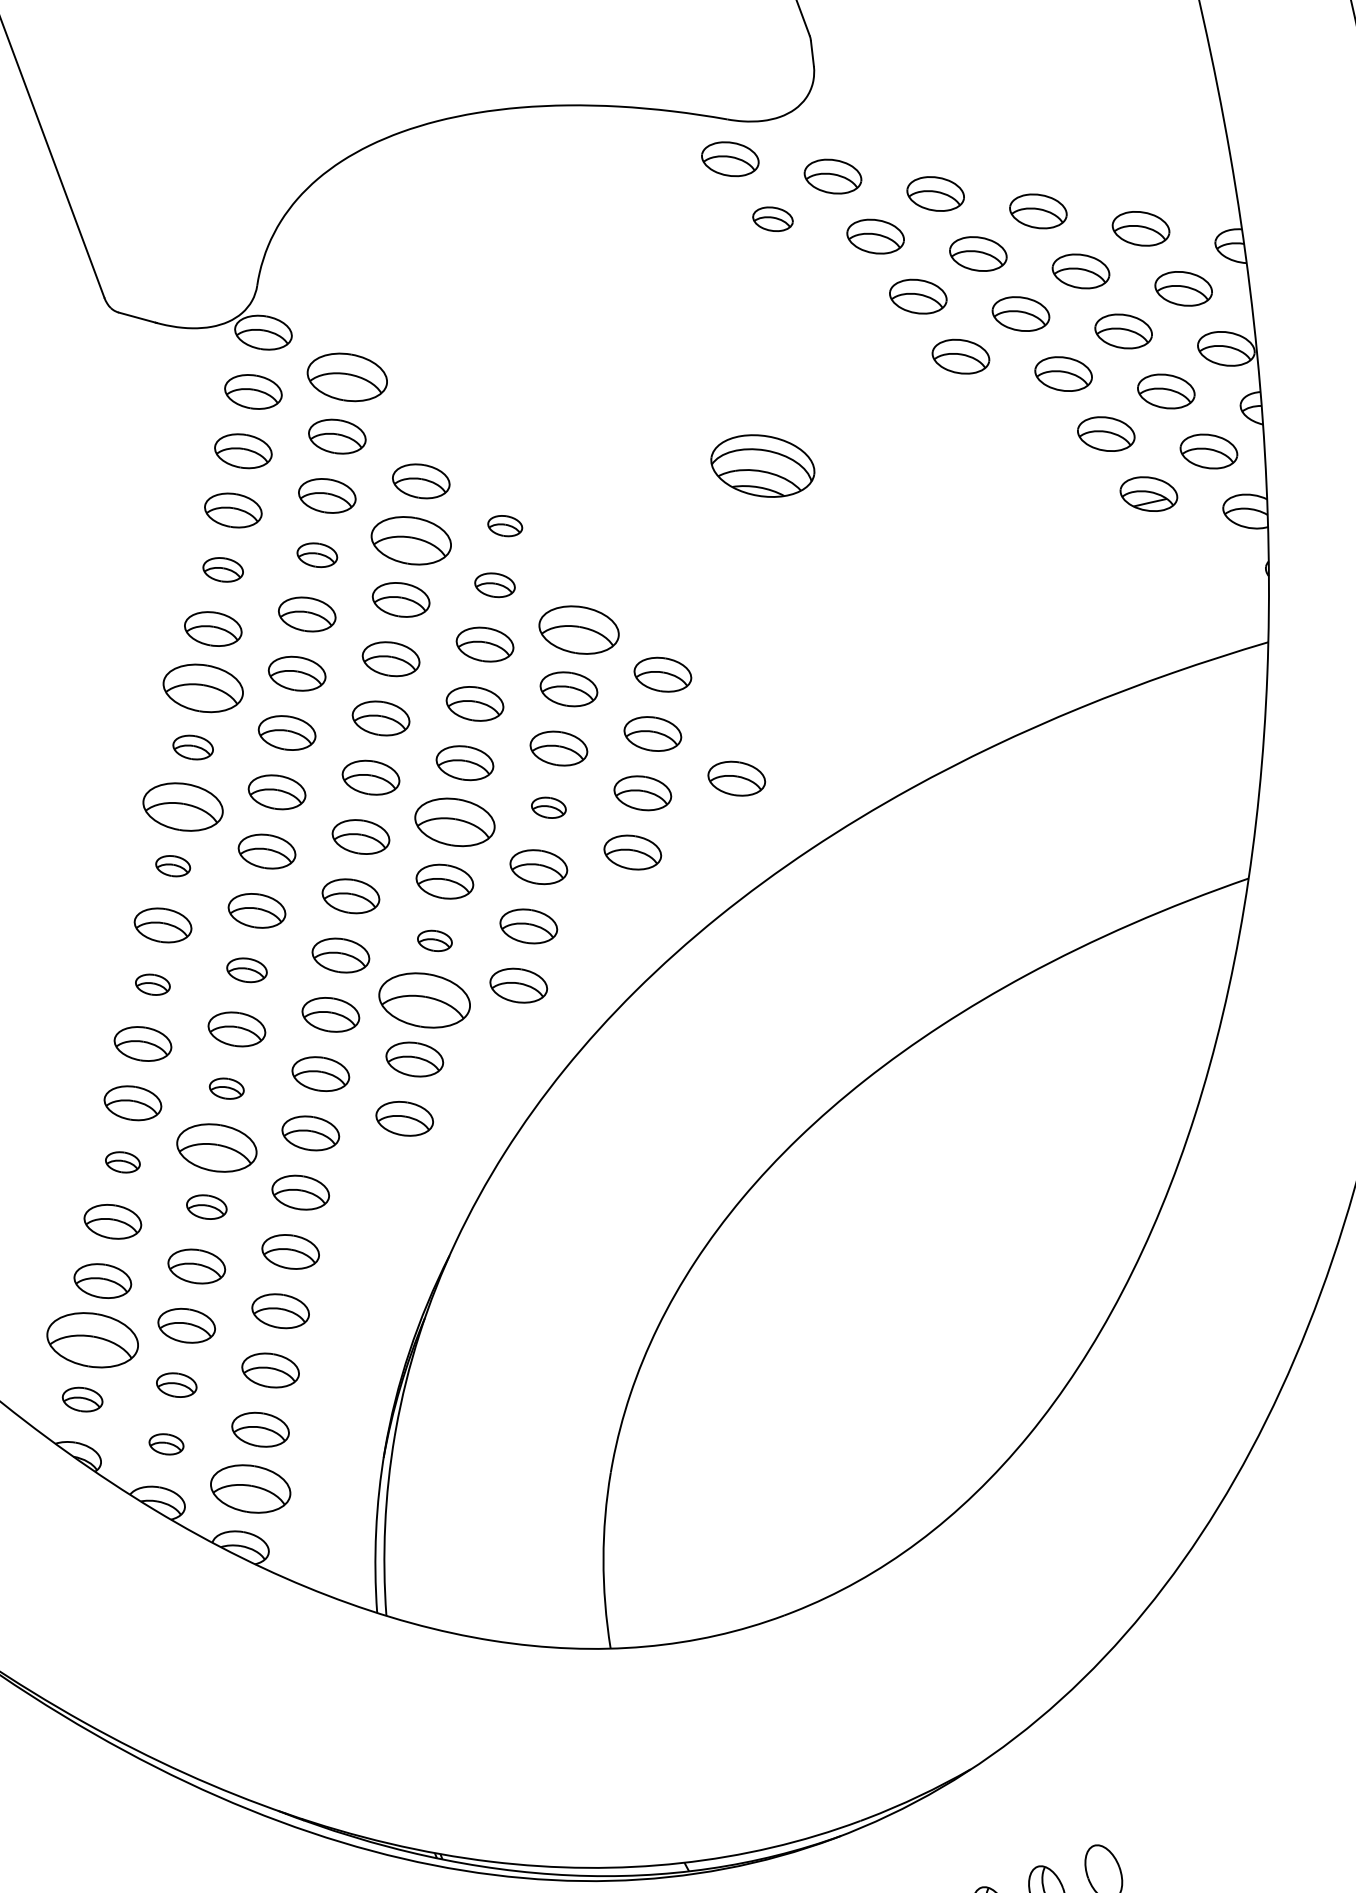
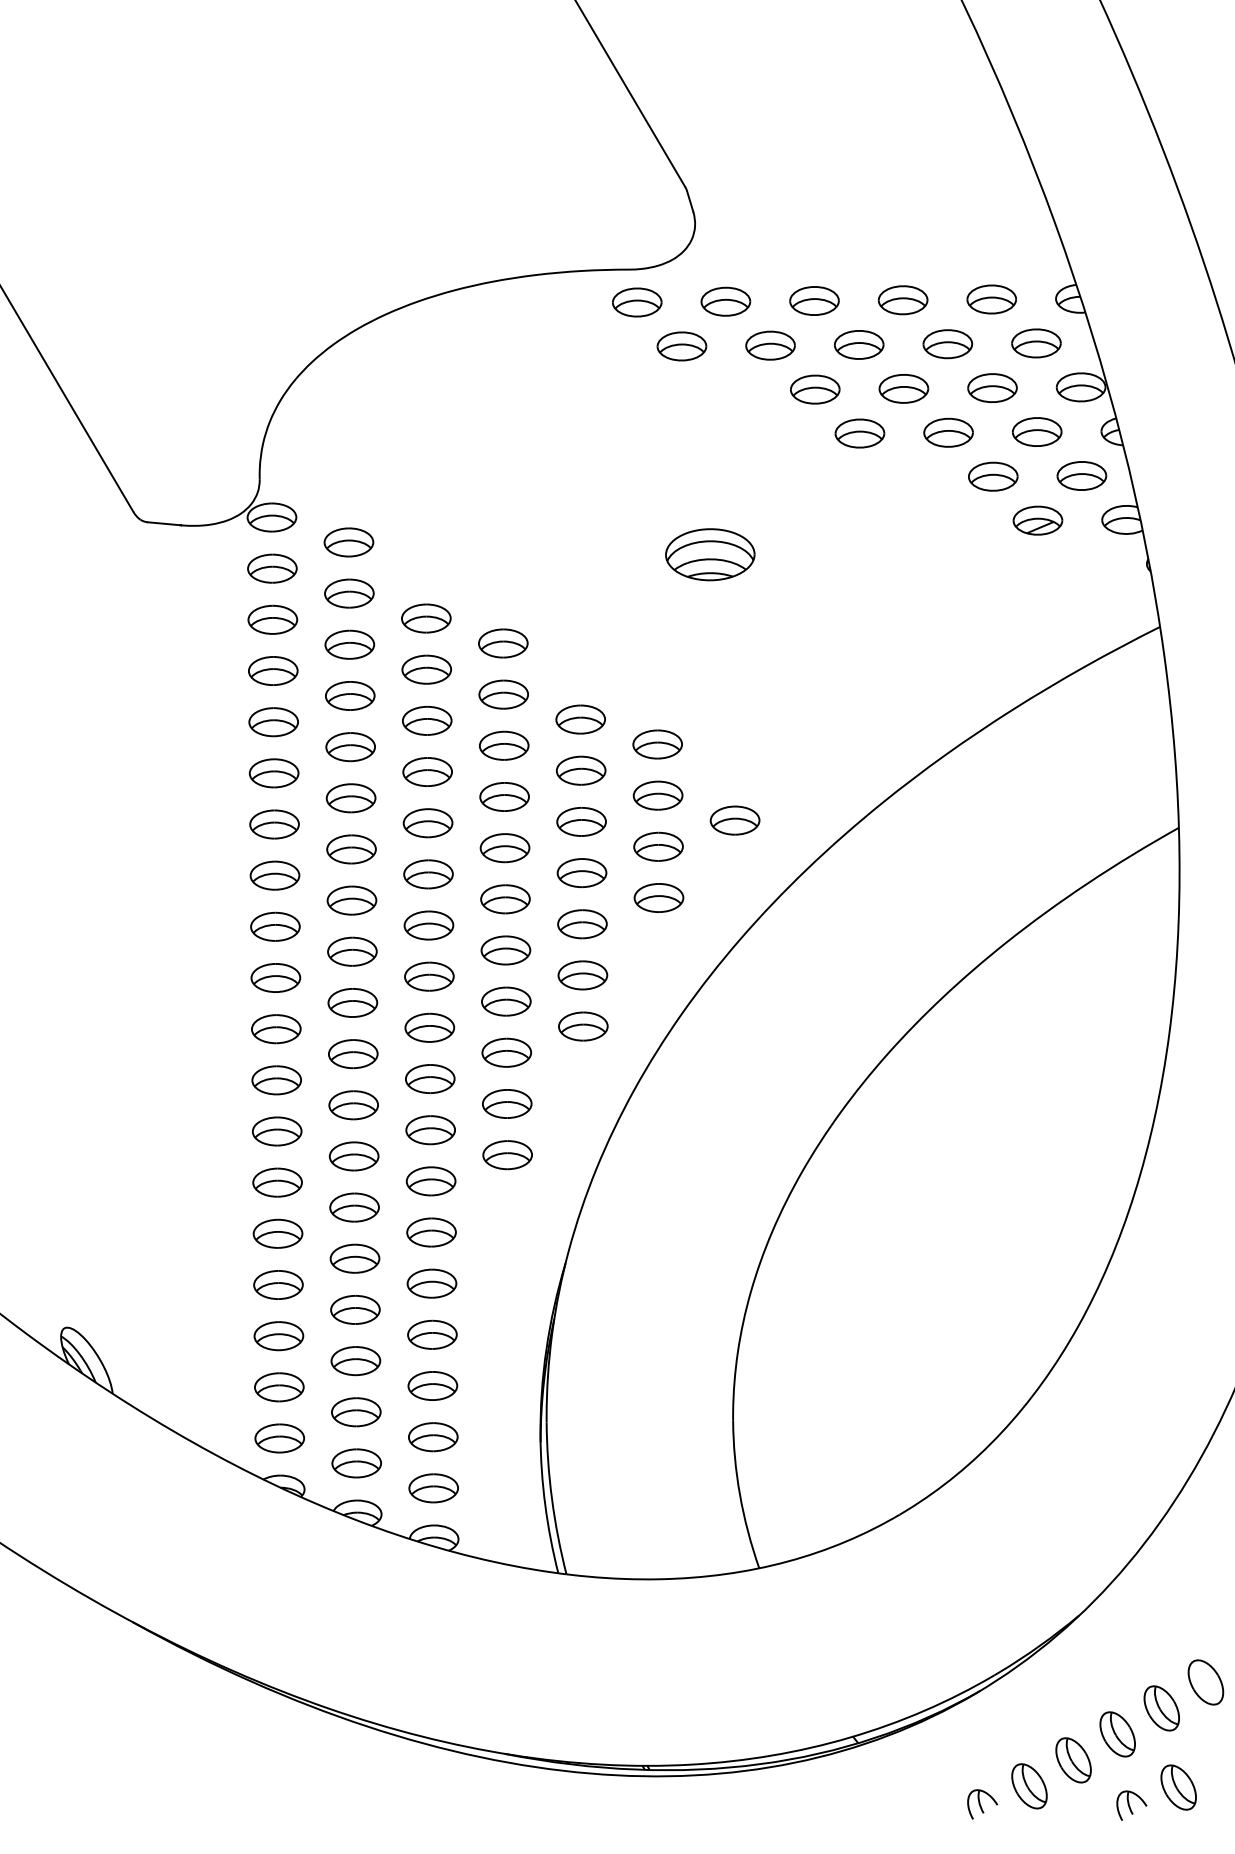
part: (772, 219) -> (681, 346), size x1.43
part: (346, 377) -> (348, 542), size x0.71
part: (505, 526) -> (503, 643), size x1.67
part: (410, 540) -> (426, 669), size x0.71
part: (317, 554) -> (350, 695), size x1.43
part: (223, 570) -> (273, 722), size x1.43
part: (494, 585) -> (503, 694), size x1.43
part: (578, 629) -> (580, 719), size x0.71
part: (203, 688) -> (274, 824), size x0.71
part: (192, 747) -> (274, 875), size x1.43
part: (183, 806) -> (275, 926), size x0.71
part: (548, 807) -> (581, 872), size x1.67
part: (454, 822) -> (505, 899), size x0.71
part: (172, 865) -> (275, 977), size x1.67
part: (435, 940) -> (506, 1001), size x1.67
part: (247, 970) -> (353, 1054), size x1.43
part: (152, 984) -> (276, 1080), size x1.67
part: (424, 999) -> (506, 1052), size x0.62
part: (226, 1088) -> (353, 1156), size x1.67
part: (216, 1147) -> (354, 1207), size x0.71
part: (122, 1162) -> (277, 1233), size x1.67
part: (206, 1206) -> (354, 1258), size x1.43
part: (92, 1340) -> (279, 1387), size x0.62
part: (176, 1385) -> (356, 1412), size x1.43
part: (82, 1399) -> (279, 1438), size x1.43
part: (166, 1444) -> (356, 1463), size x1.67
part: (250, 1489) -> (433, 1488), size x0.71

